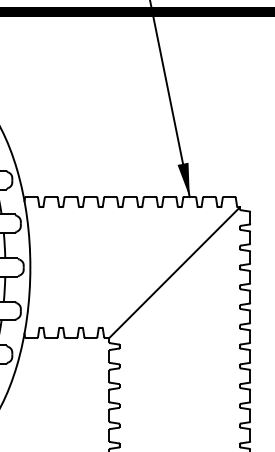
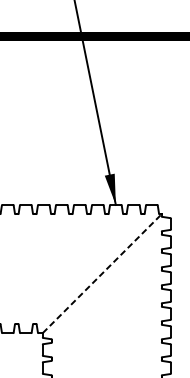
line: (175, 272) -> (102, 273), solid -> dashed

